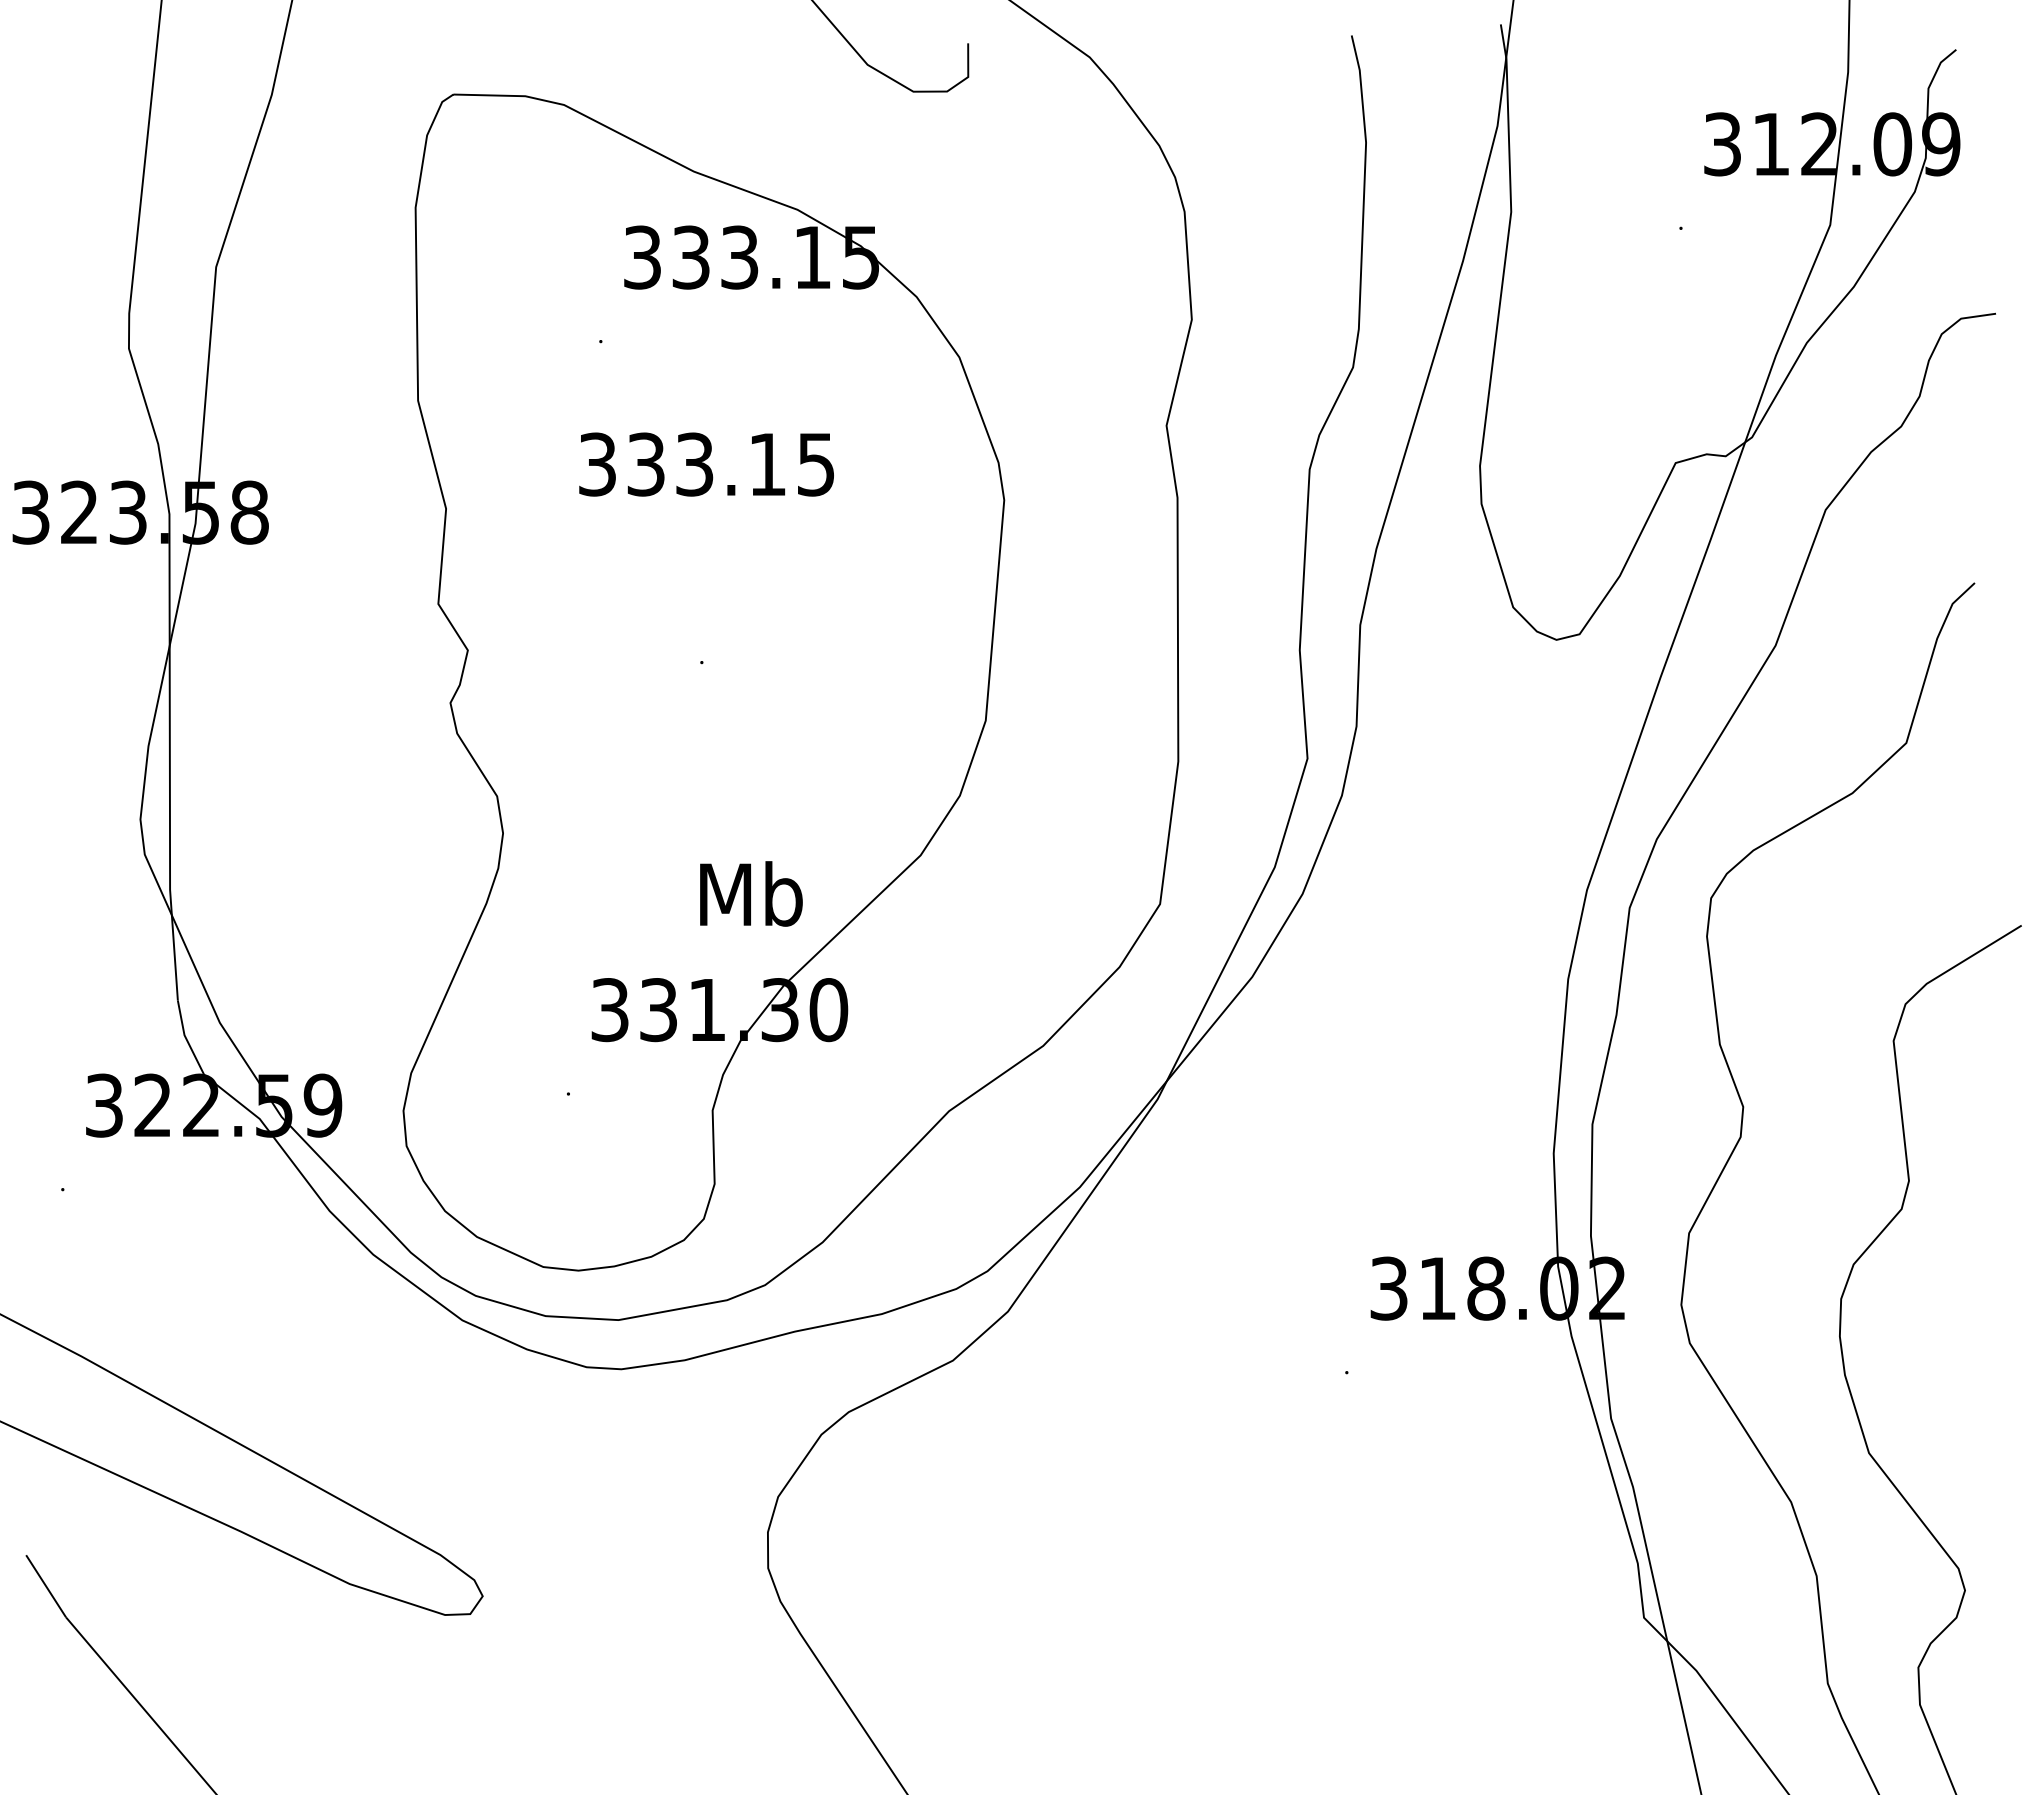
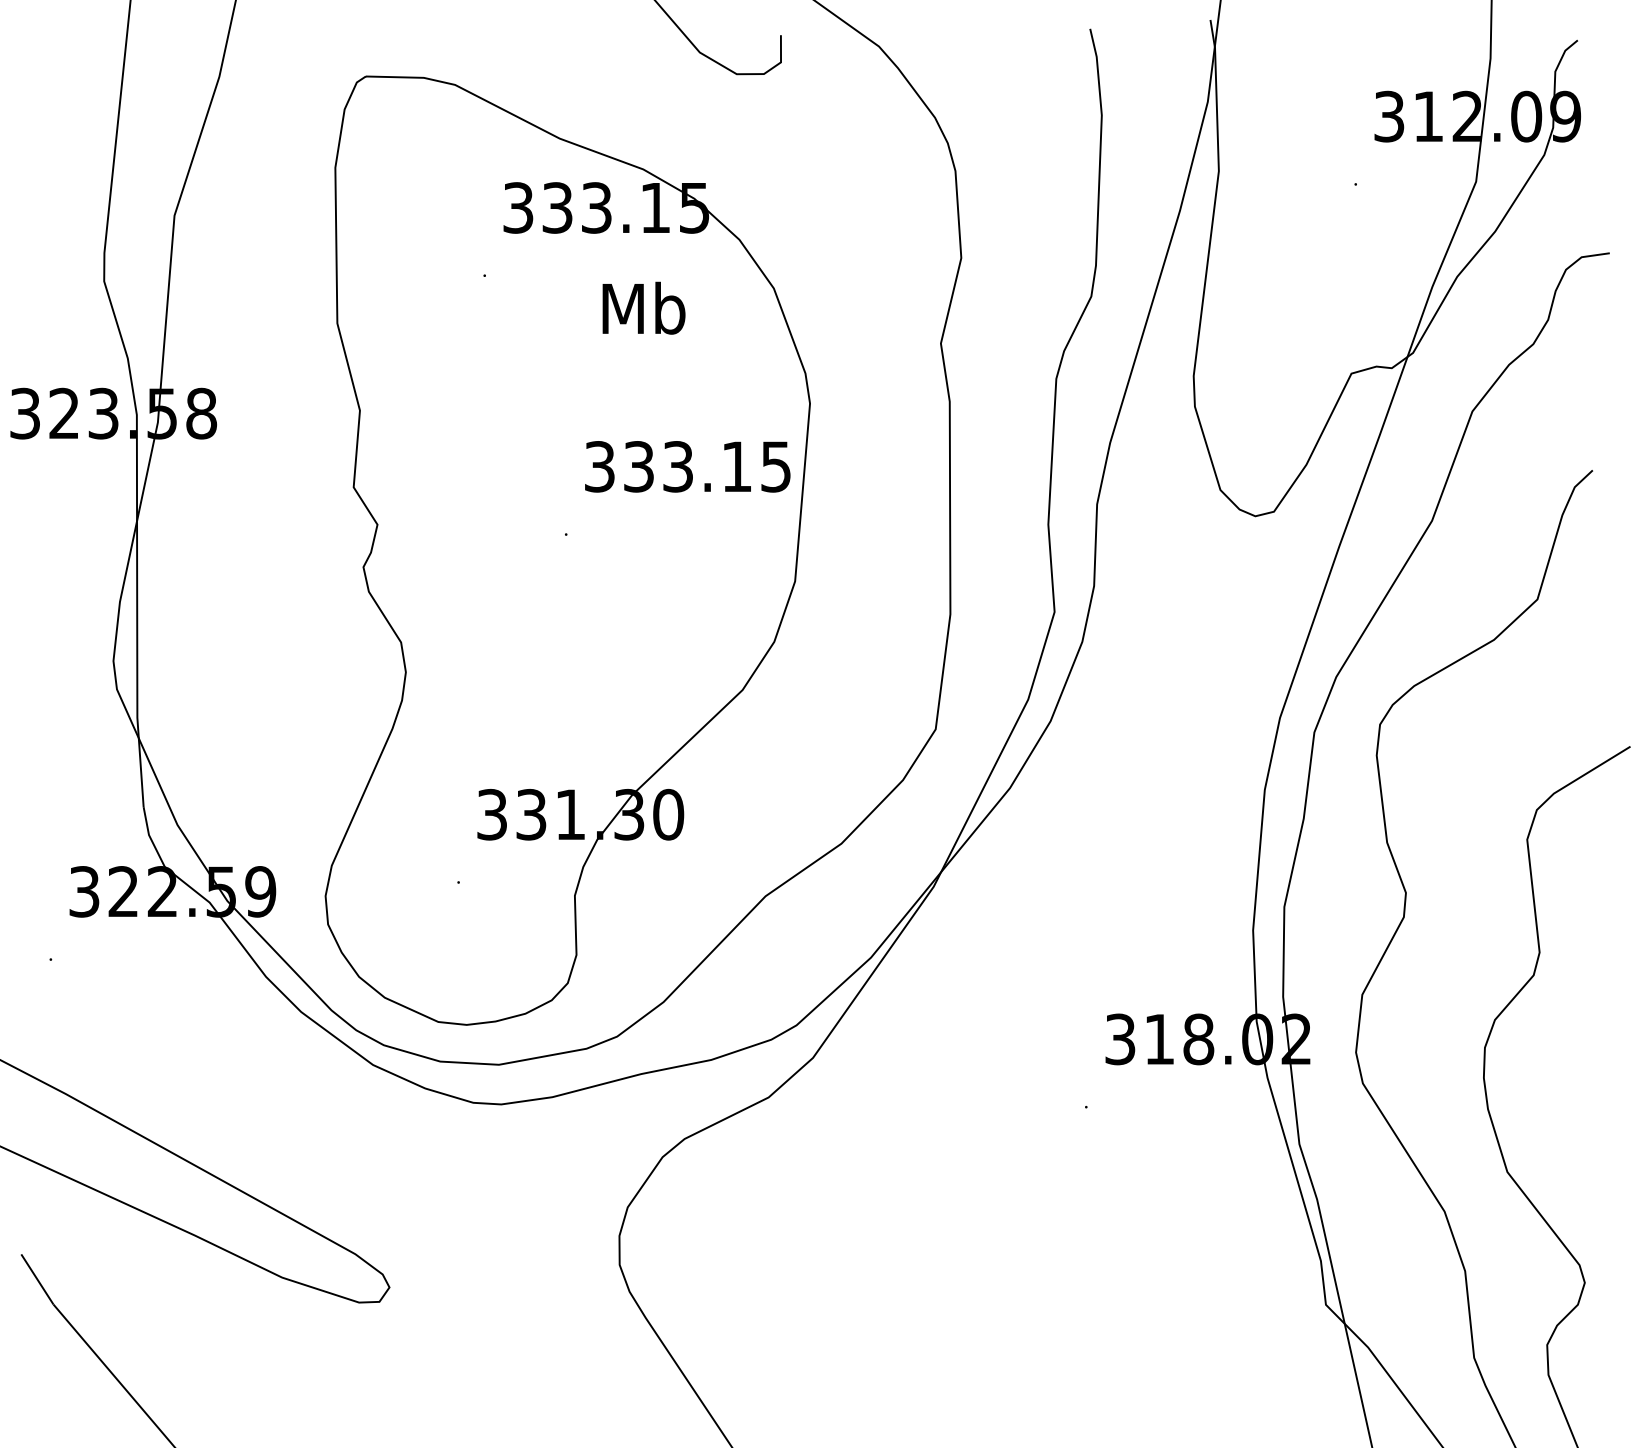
text: (706, 464) -> (687, 466), moved
text: (751, 893) -> (644, 307), moved

